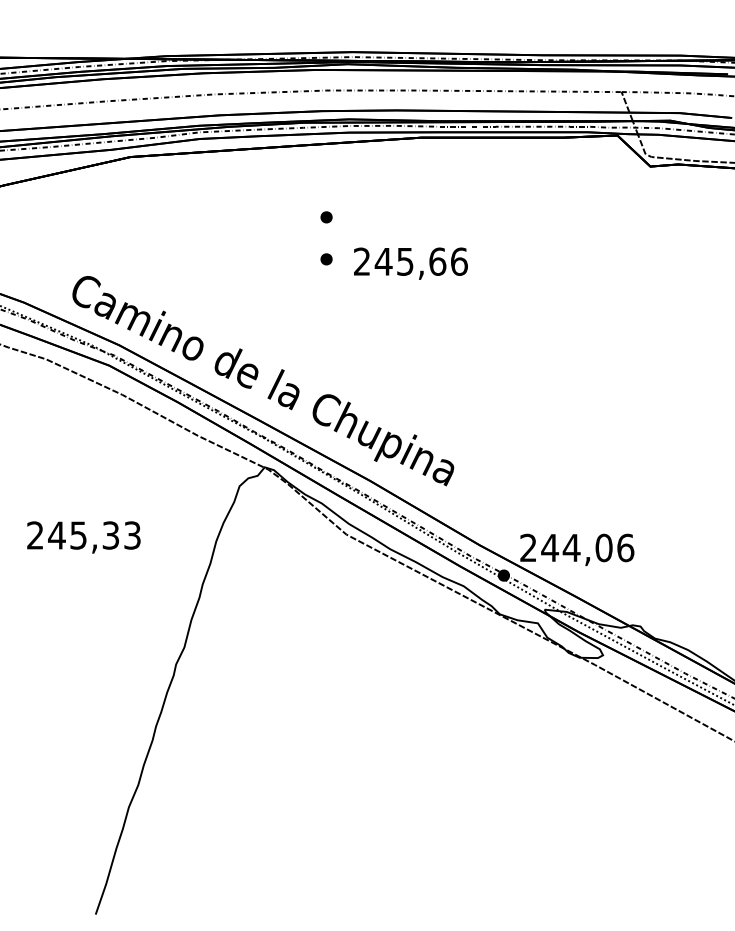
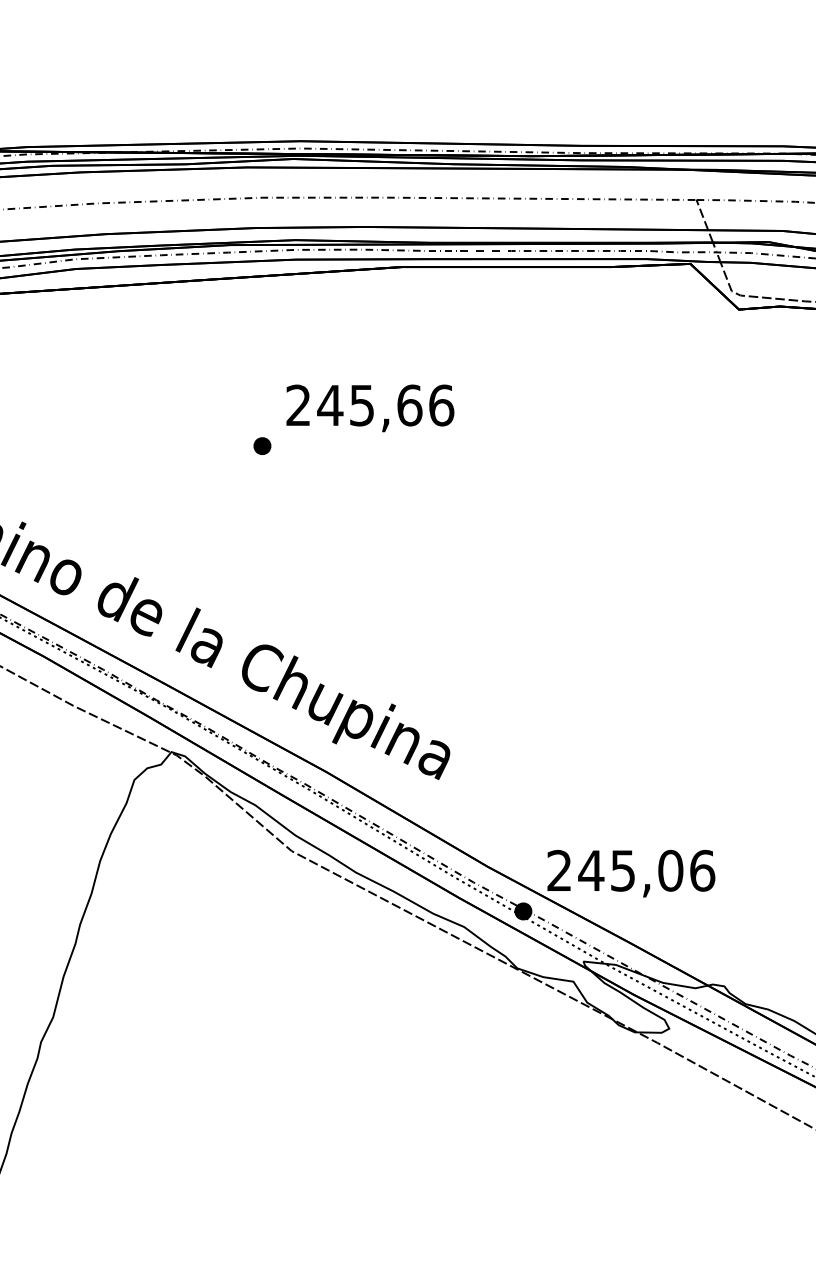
part: (326, 217) -> (262, 384), removed
text: (410, 263) -> (369, 408), moved
text: (571, 548) -> (622, 871), 244,06 -> 245,06

